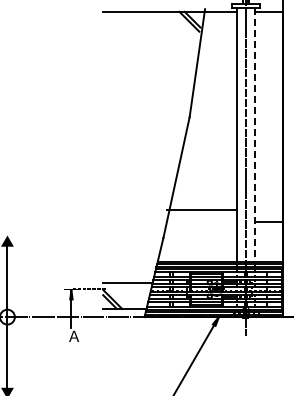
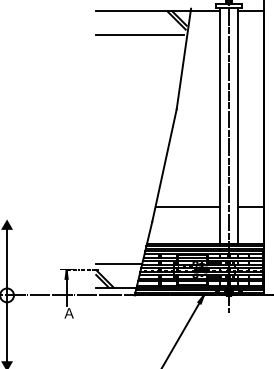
line: (150, 37) -> (140, 35), added
line: (255, 134) -> (238, 125), dashed -> solid
line: (201, 209) -> (187, 206), moved

